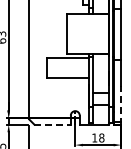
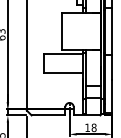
line: (121, 104) -> (112, 96), dashed -> solid
line: (53, 124) -> (49, 115), dashed -> solid

